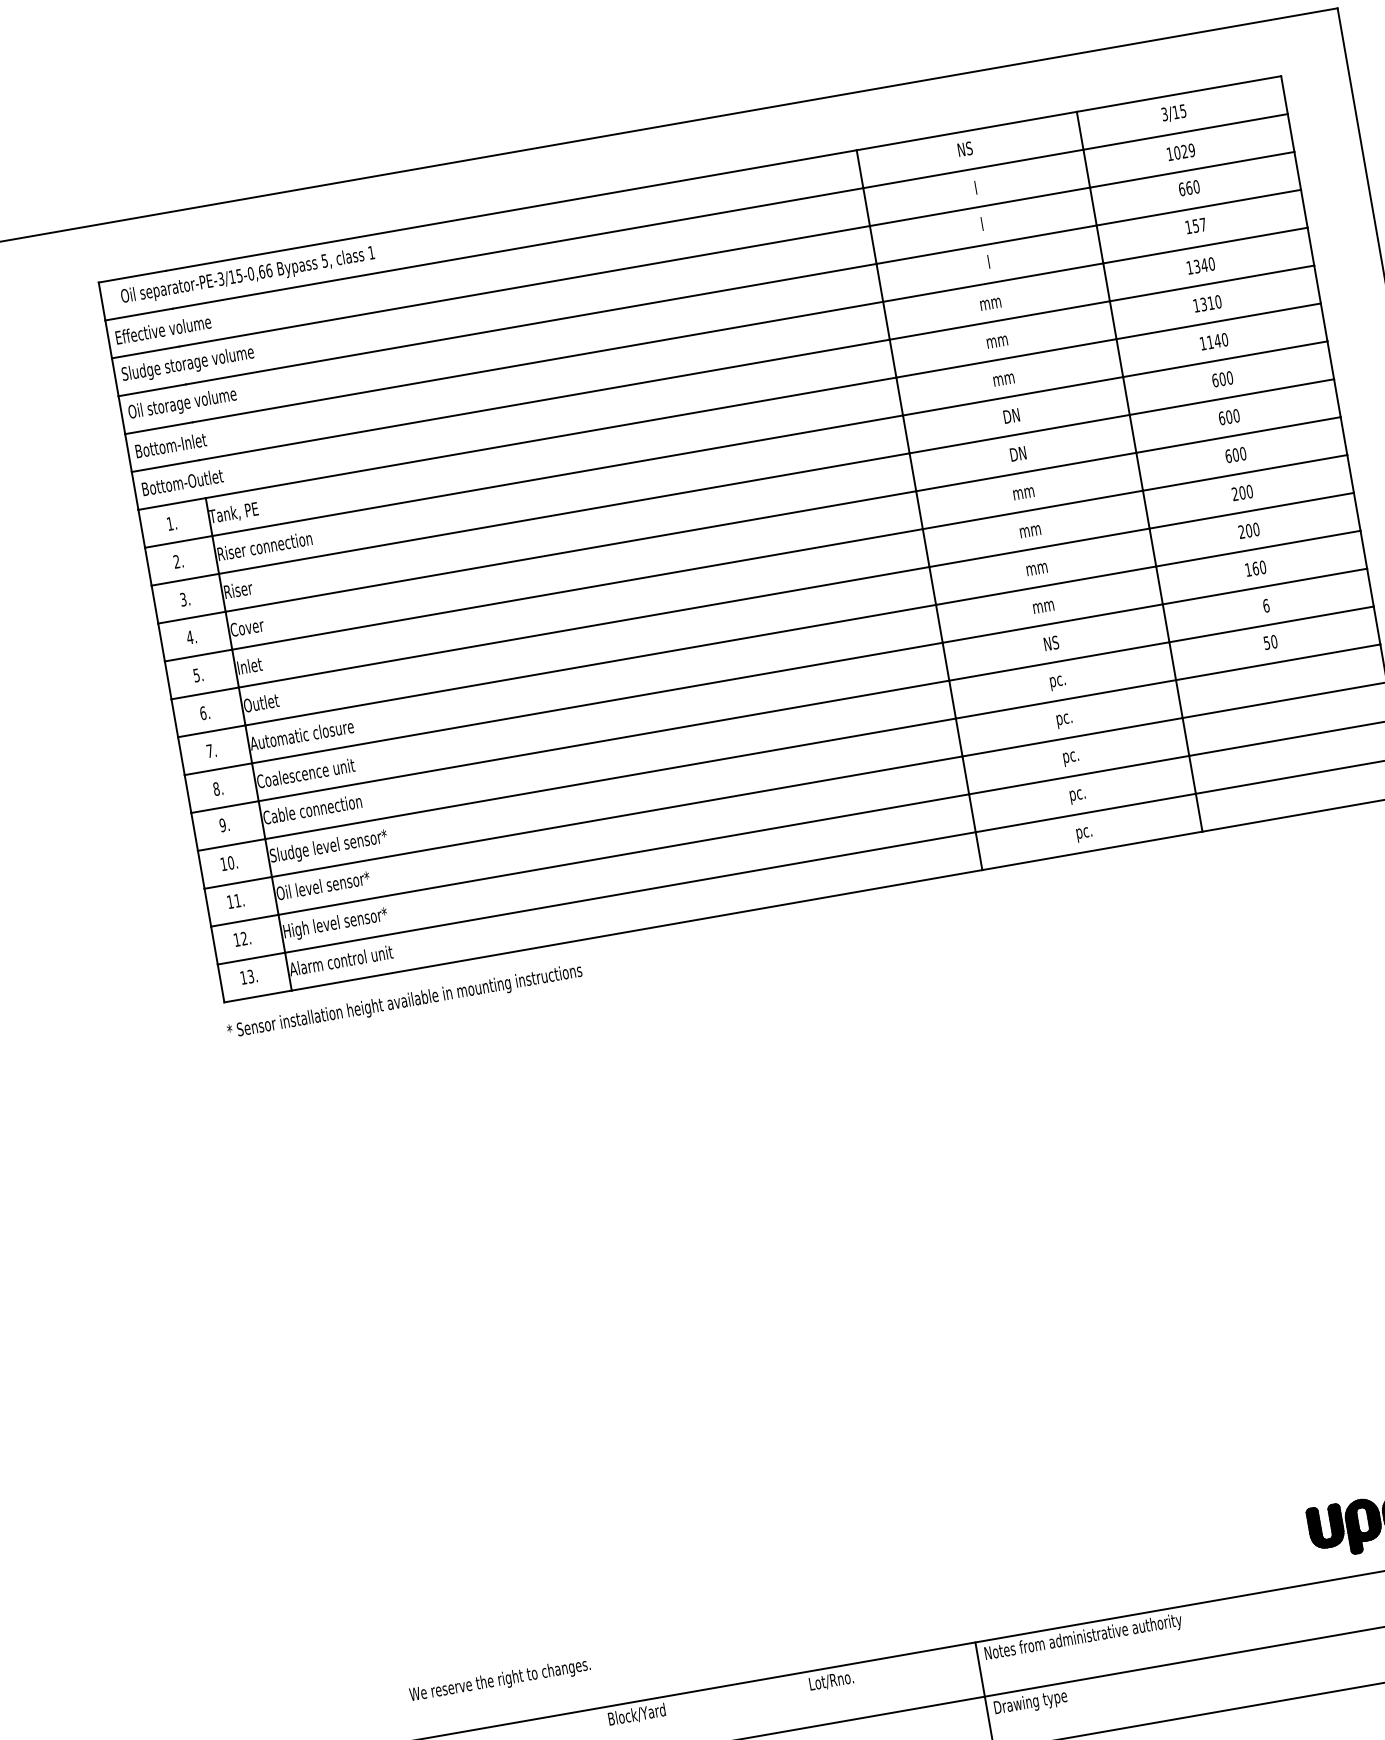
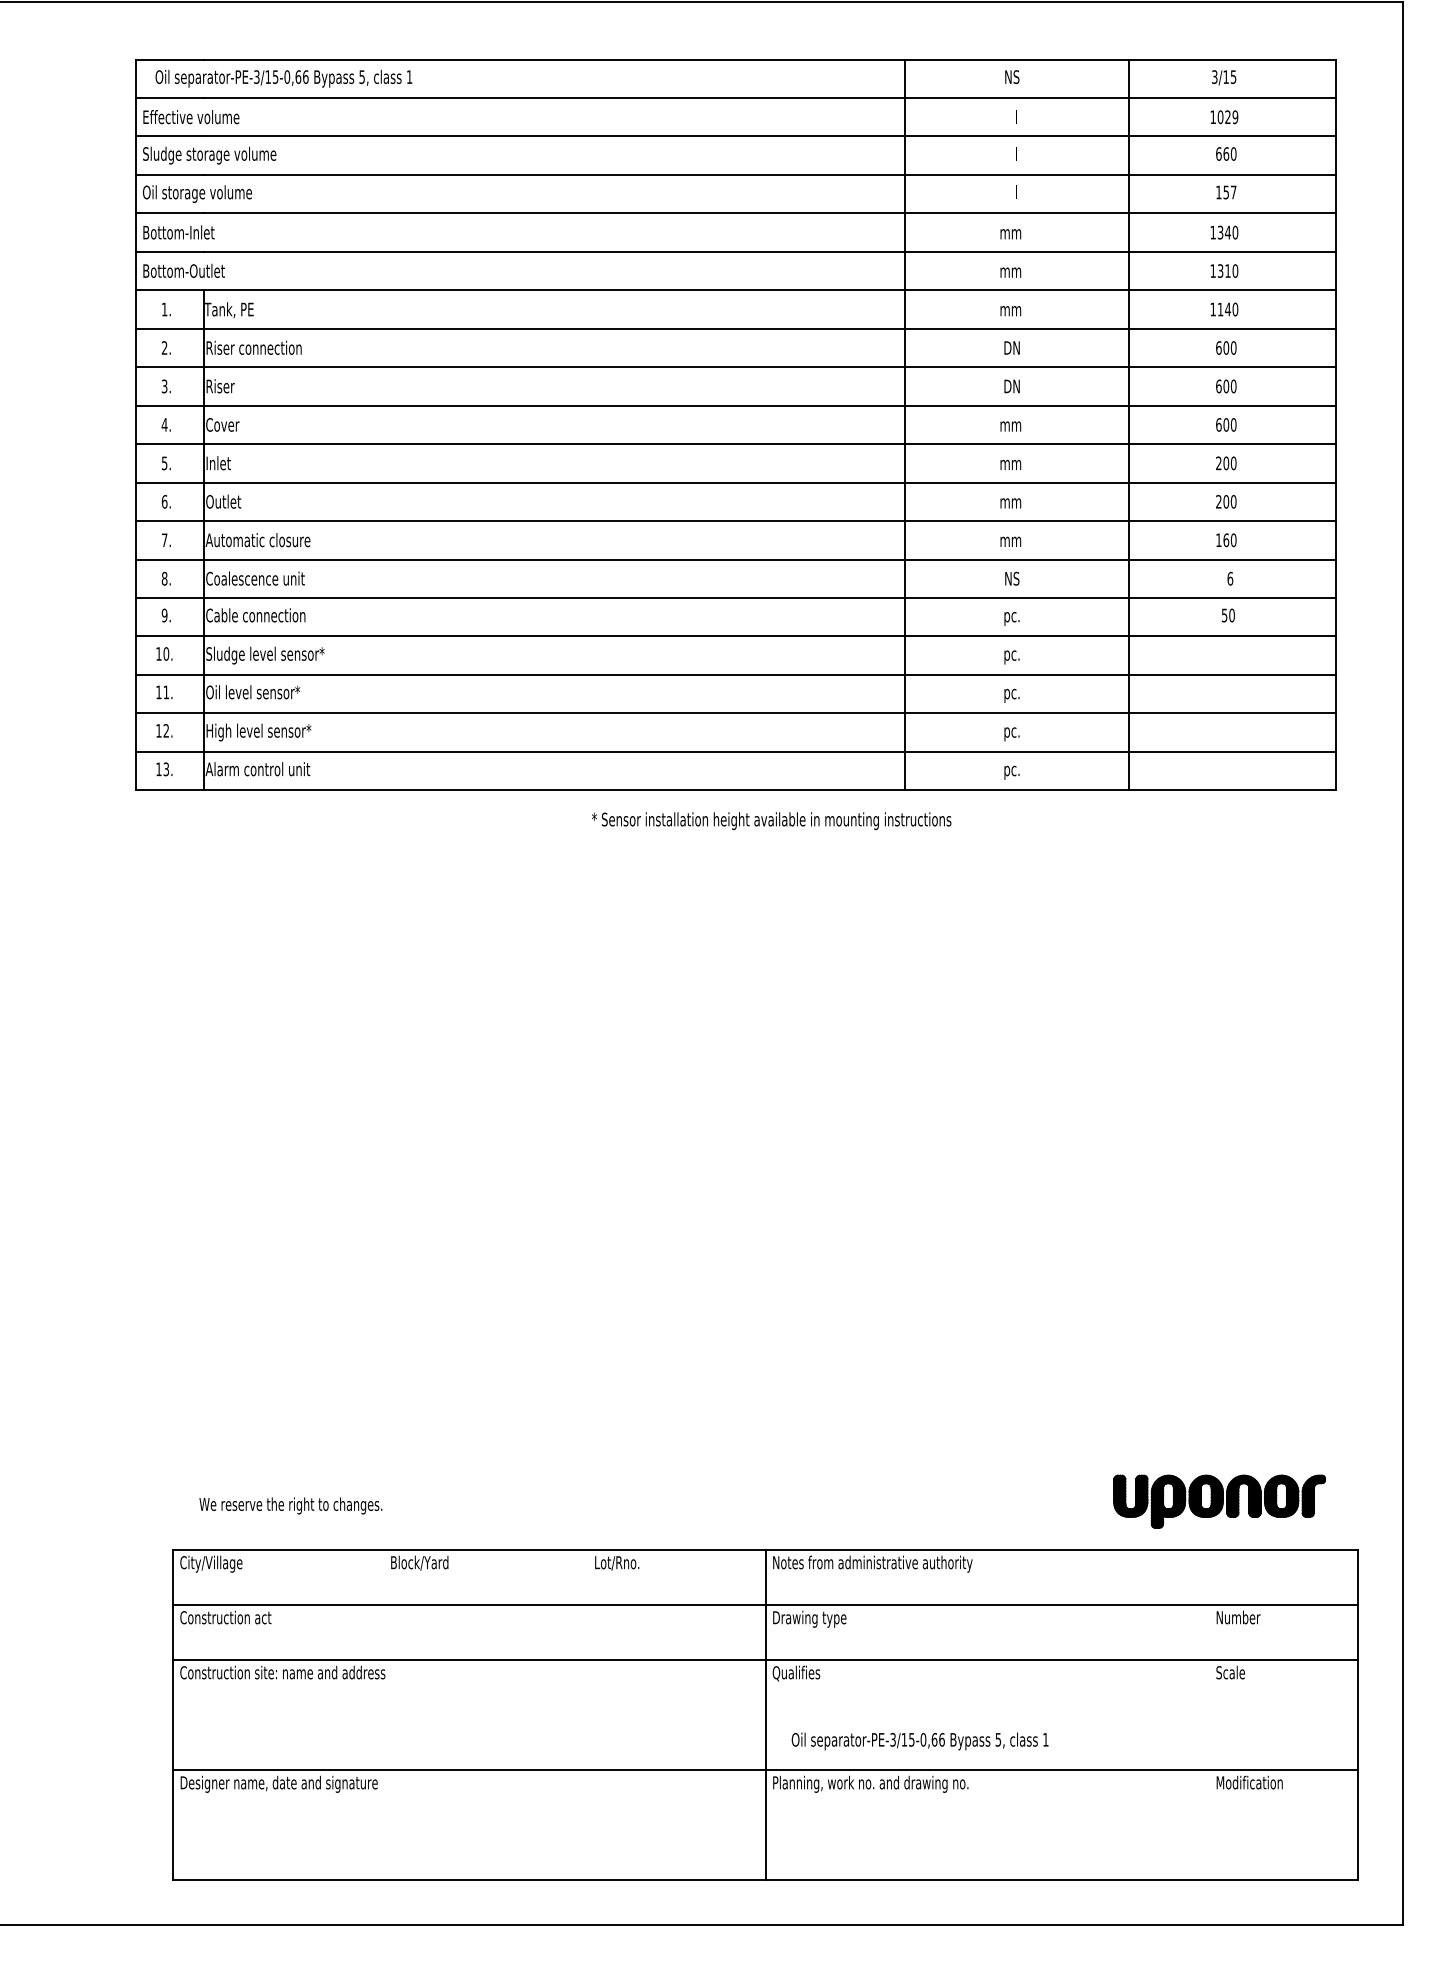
text: (404, 1002) -> (771, 821), moved

